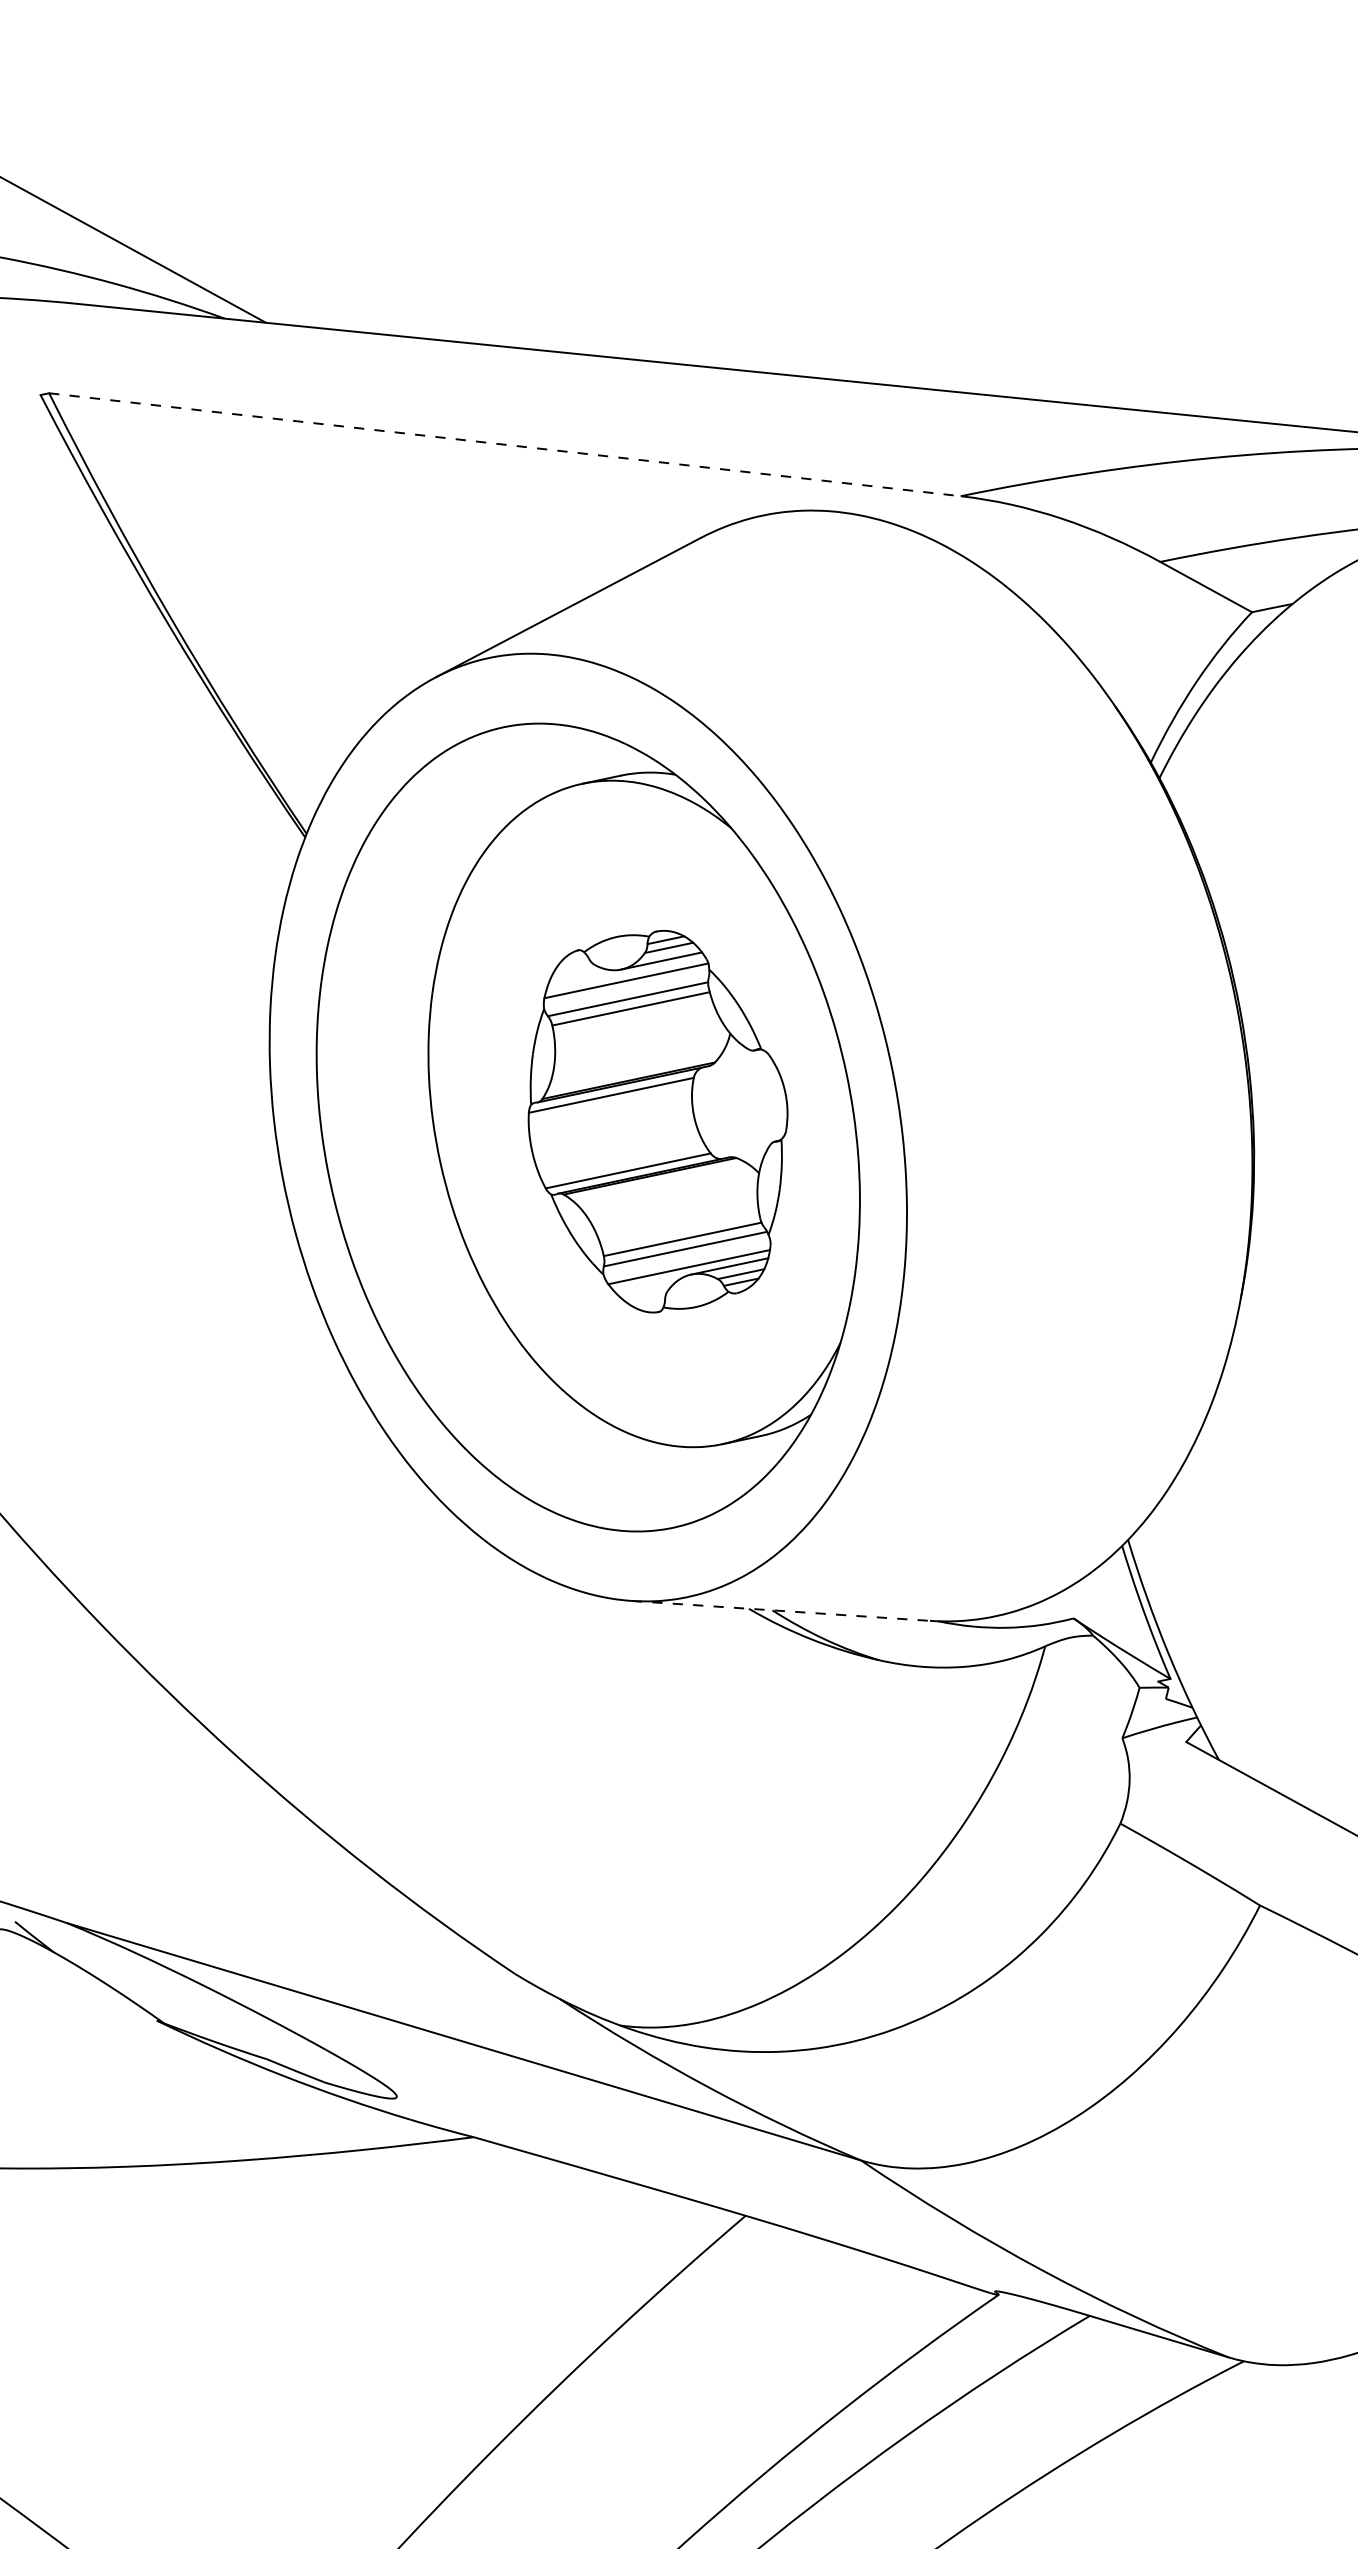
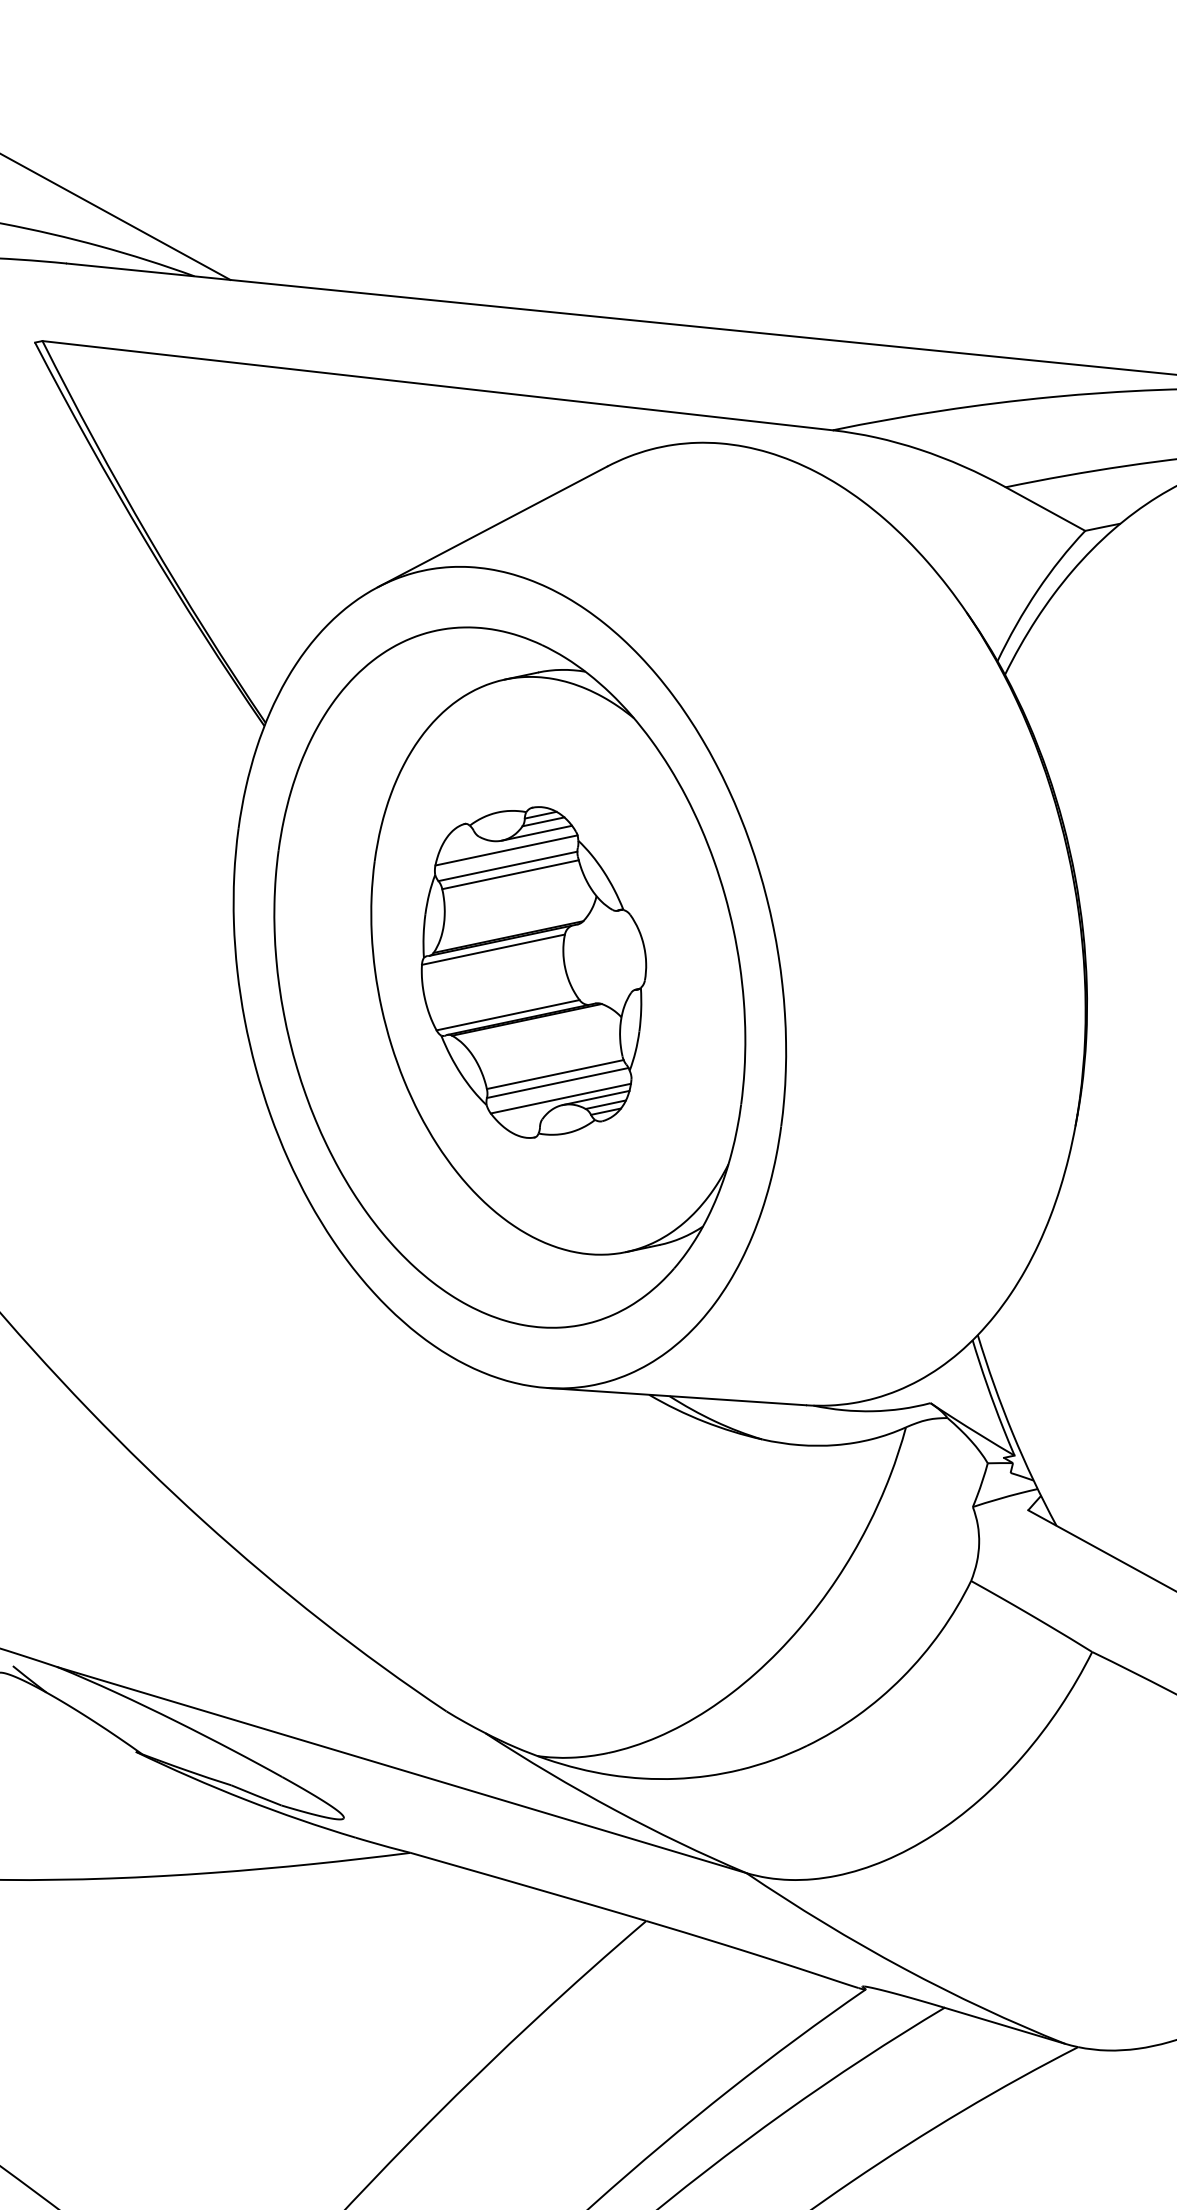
line: (504, 444) -> (437, 385), dashed -> solid
part: (657, 1121) -> (533, 972), moved
line: (781, 1610) -> (677, 1396), dashed -> solid

